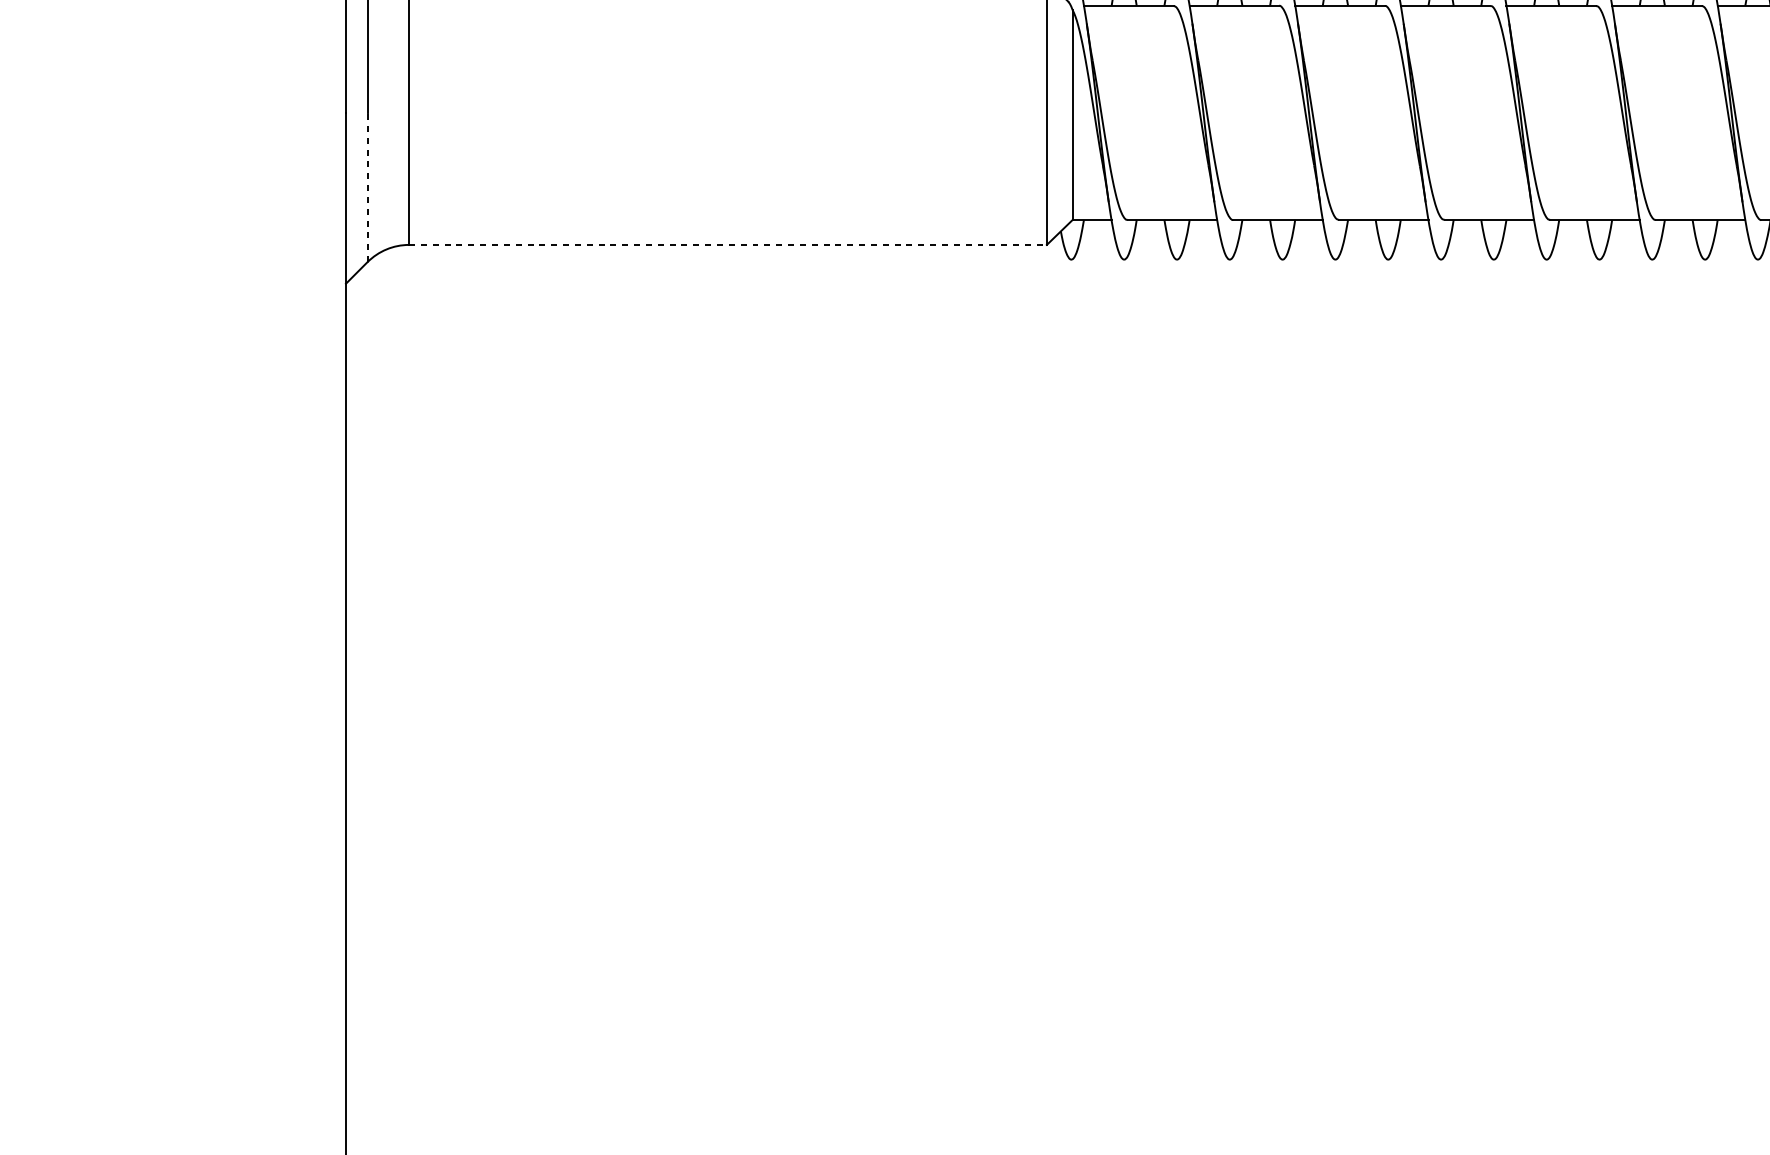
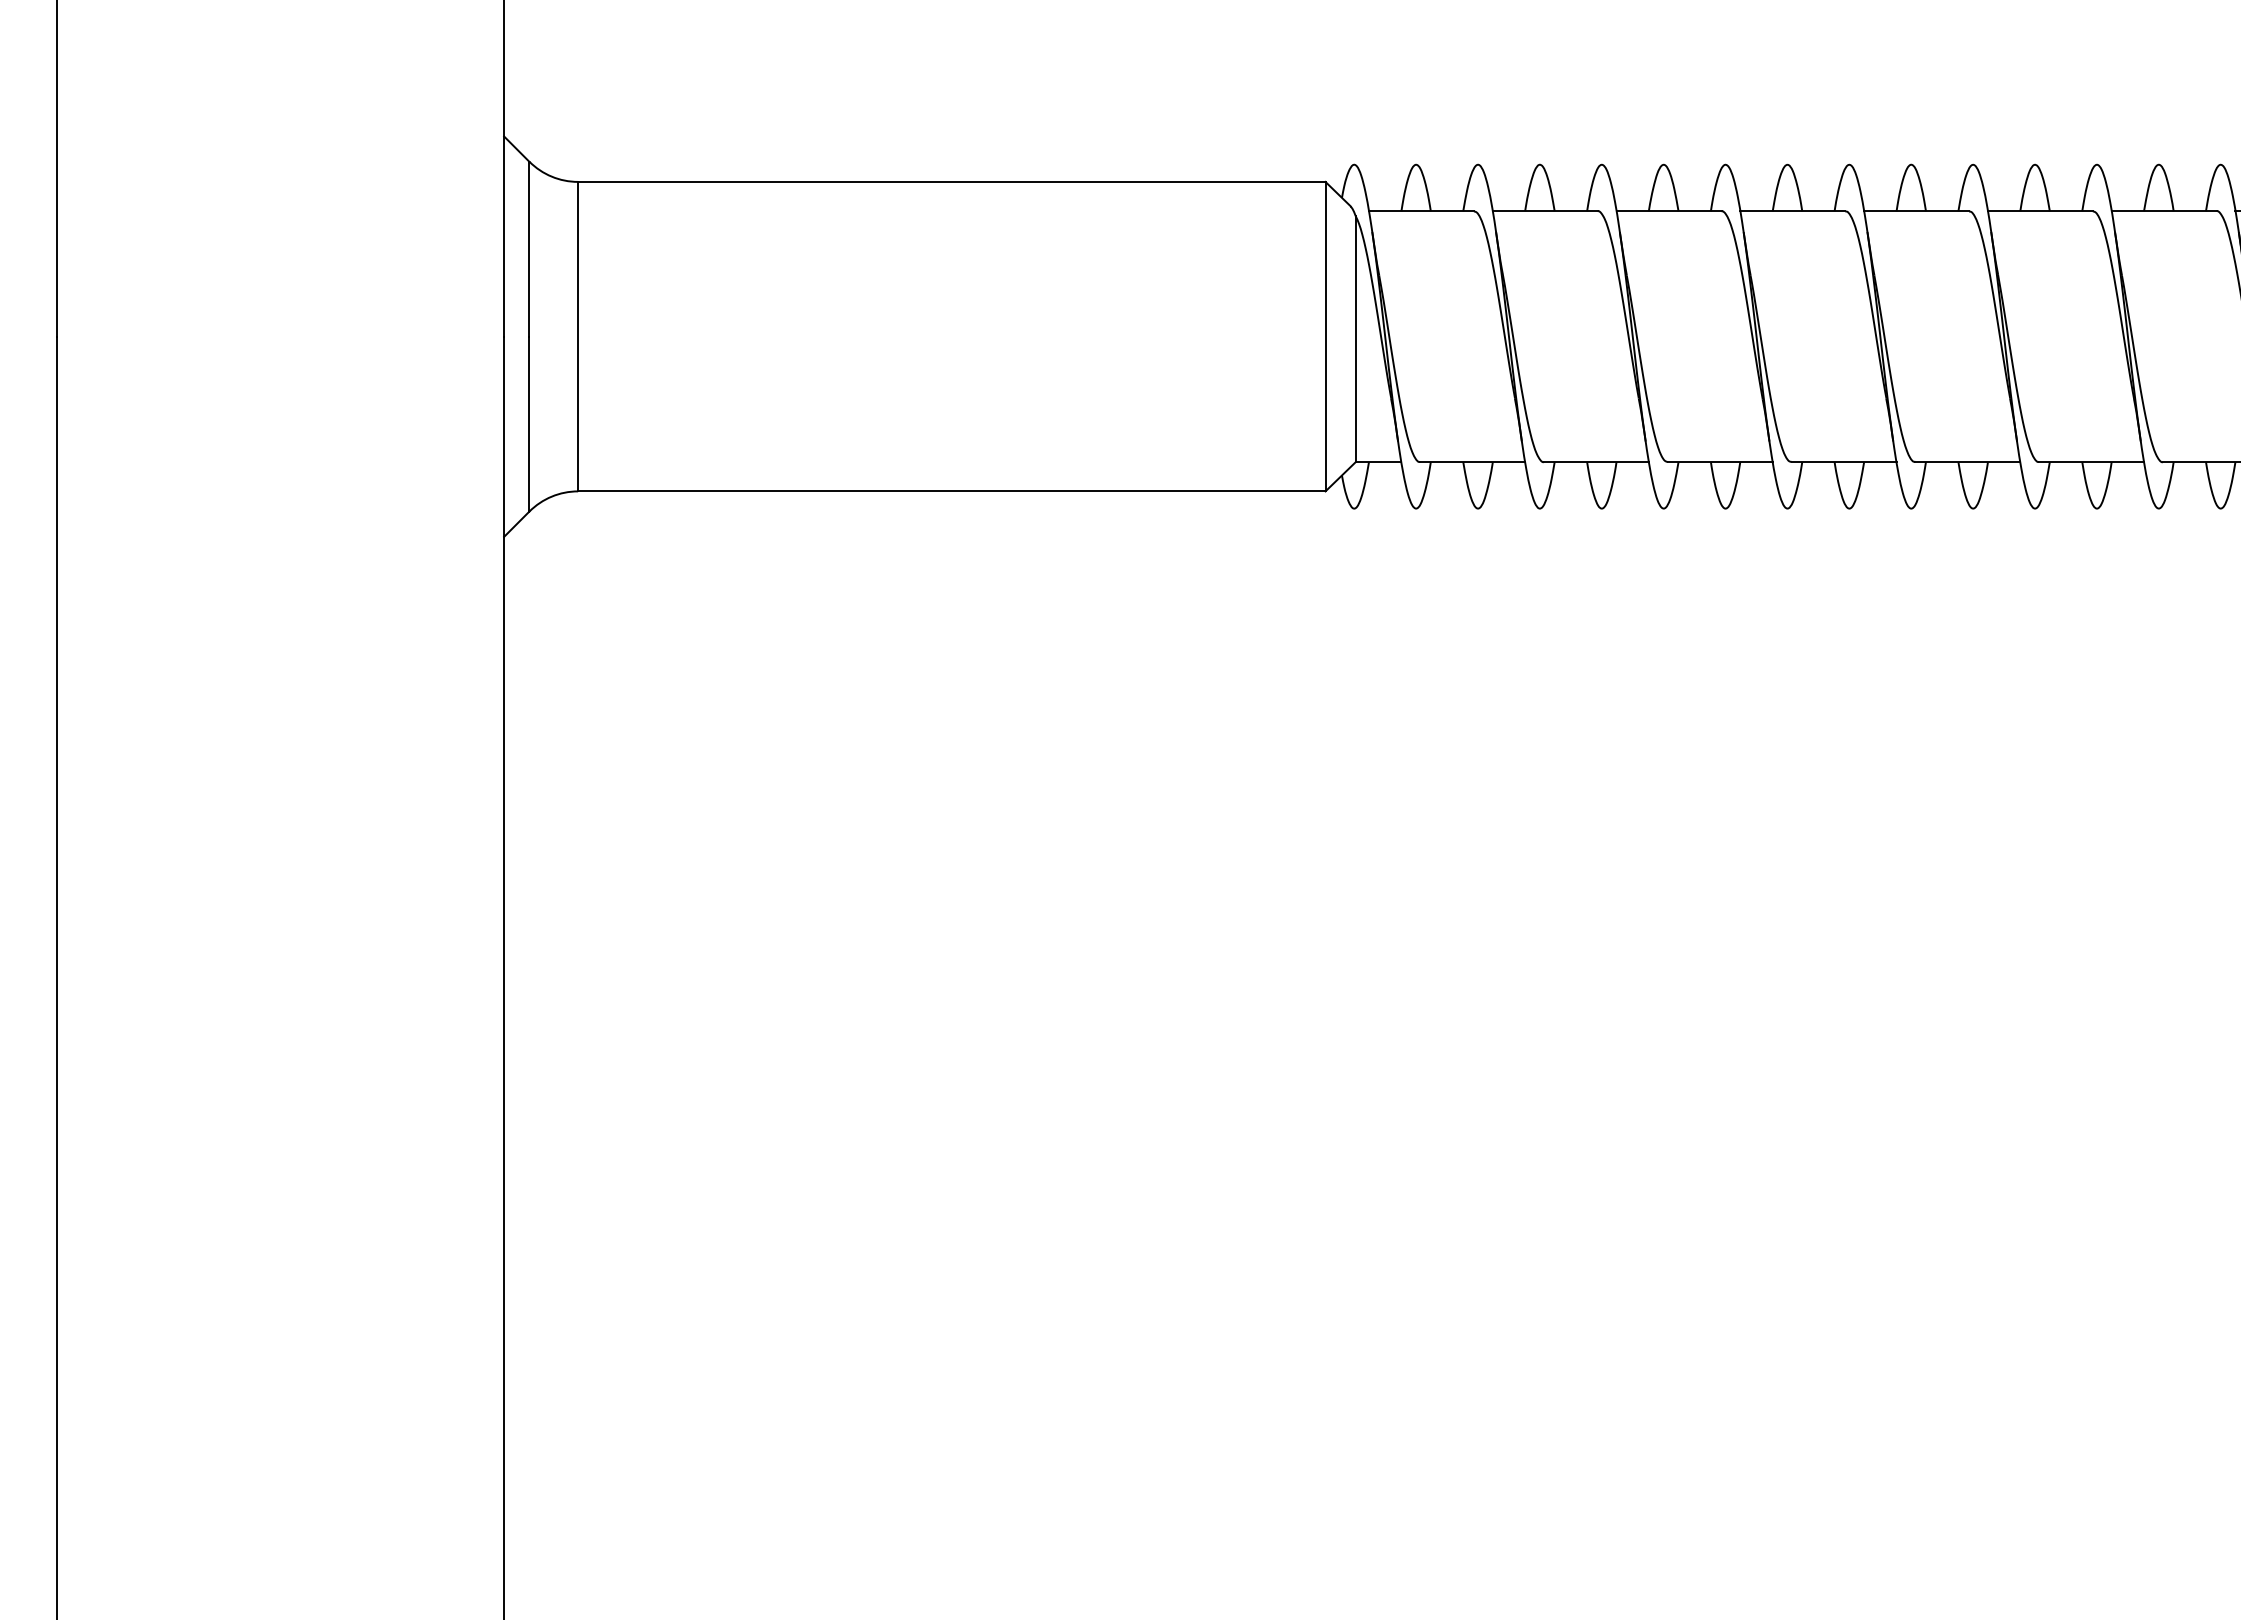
line: (367, 187) -> (529, 423), dashed -> solid
line: (727, 245) -> (951, 491), dashed -> solid

